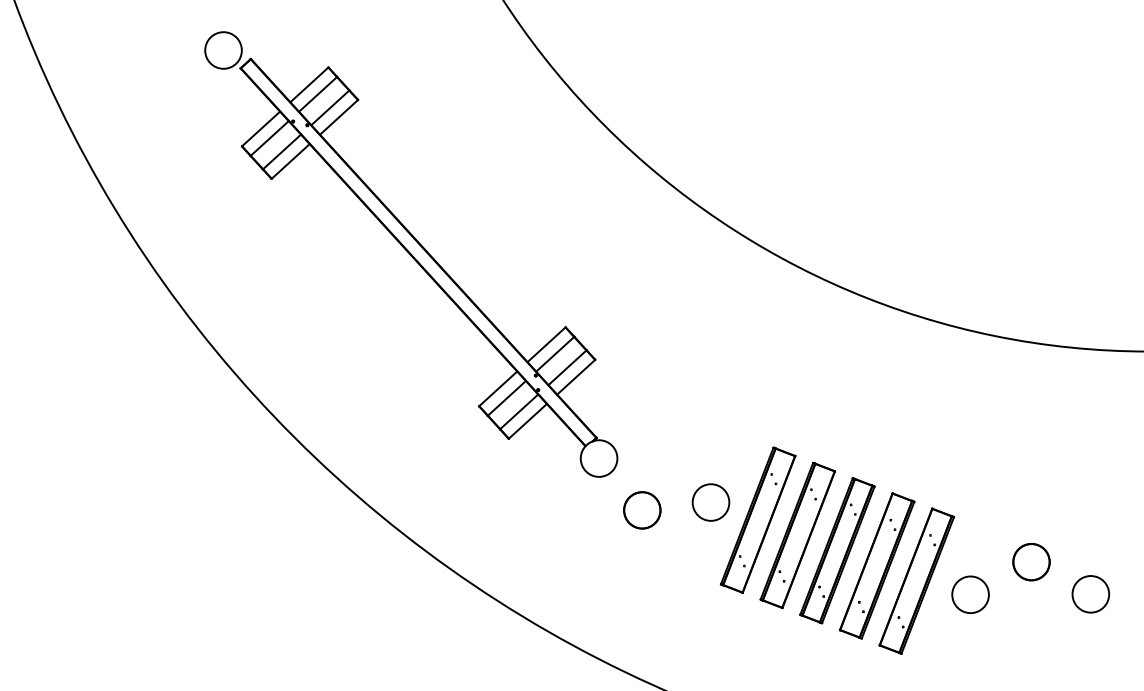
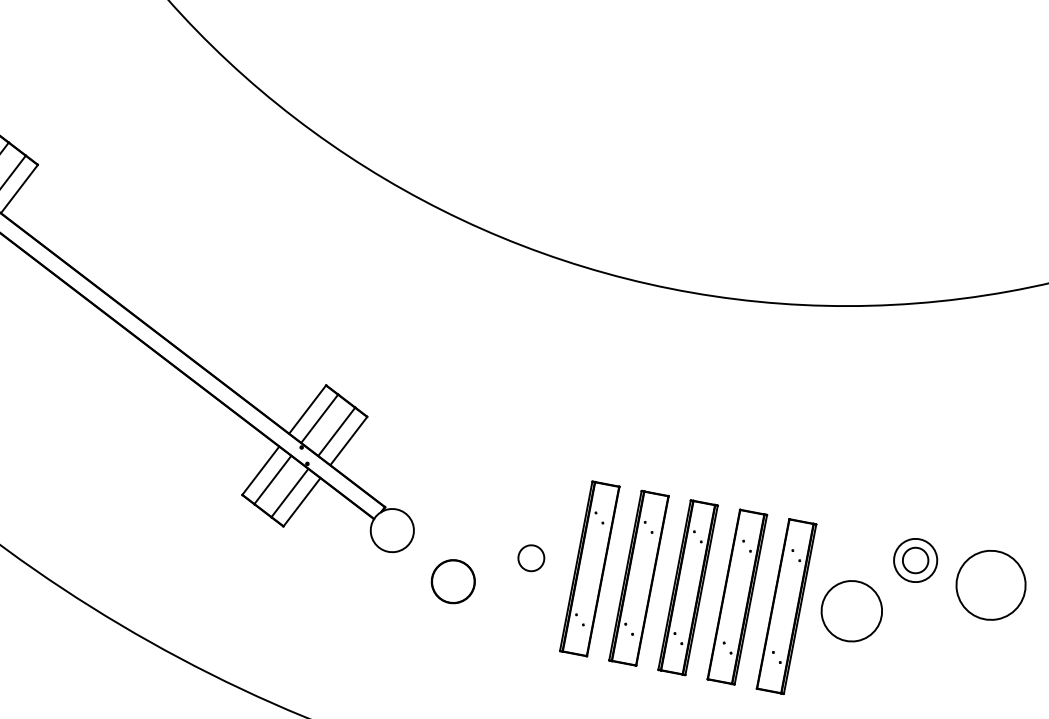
circle: (710, 502) -> (530, 558), size x0.6
circle: (1031, 562) -> (915, 560), size x0.6
circle: (970, 594) -> (851, 610), size x1.4
circle: (1090, 594) -> (990, 585), size x1.6

